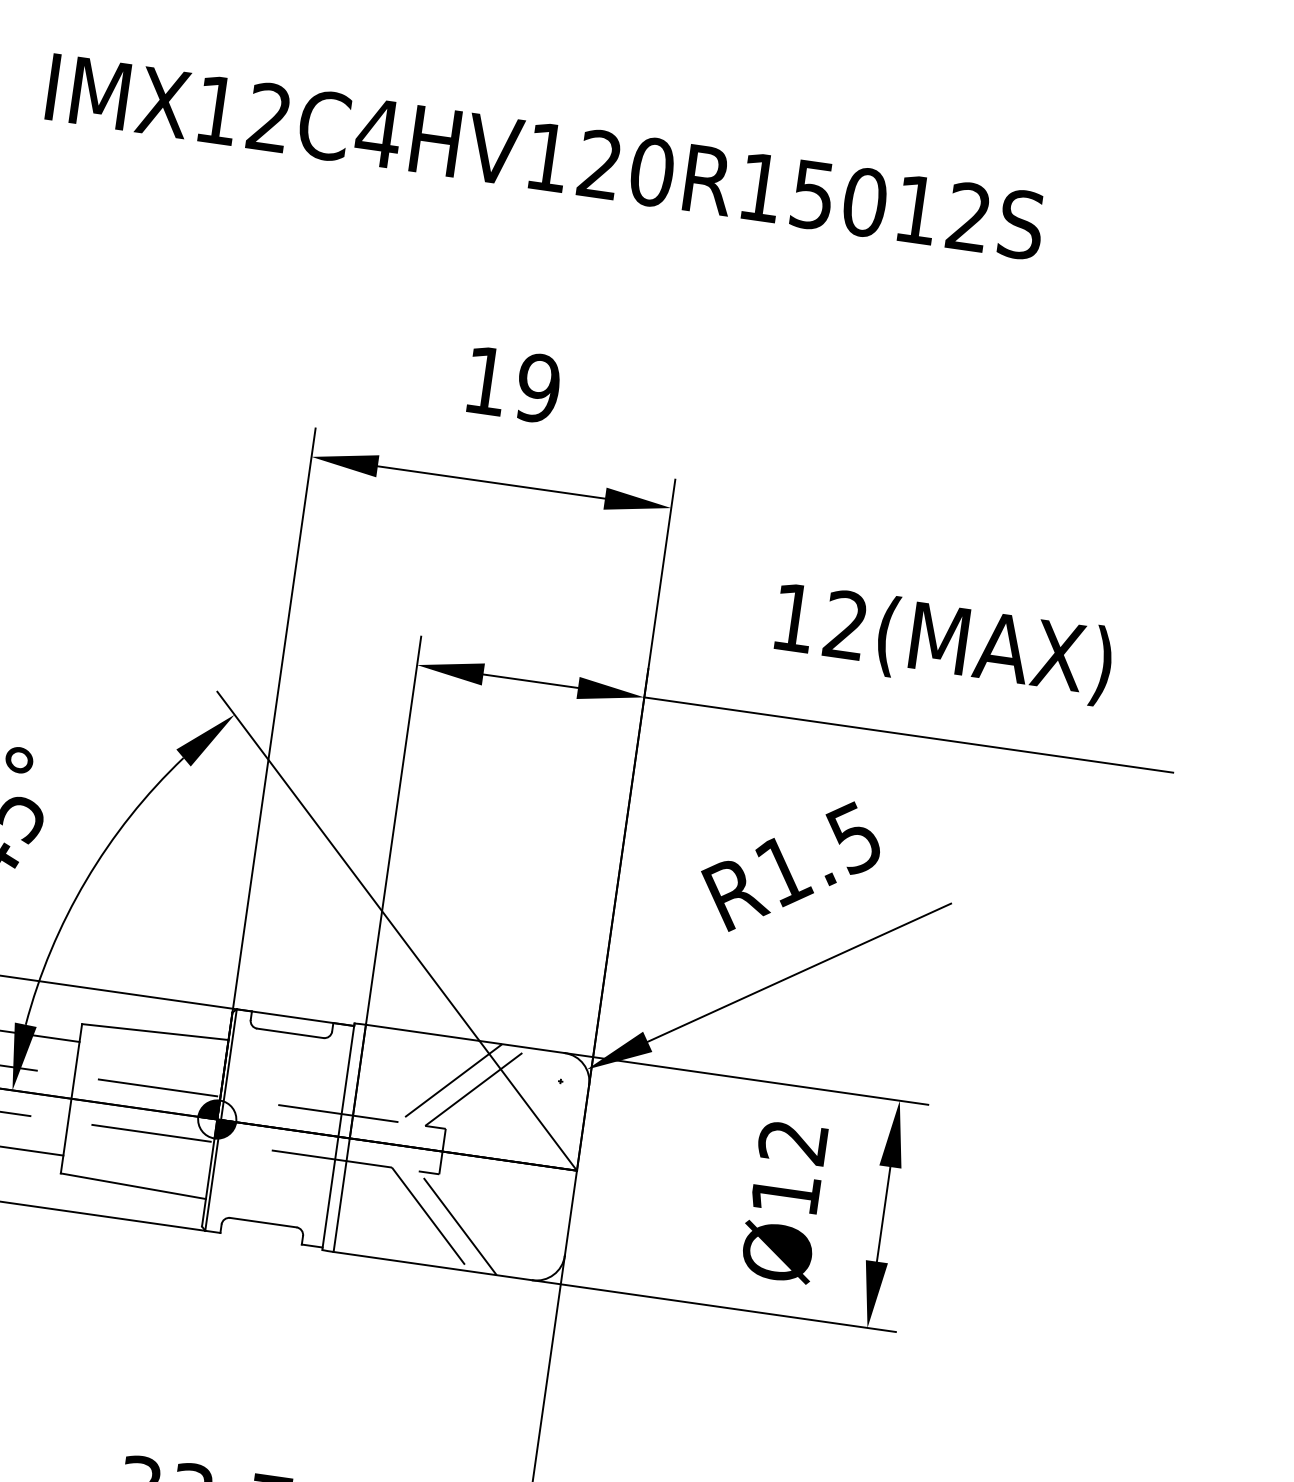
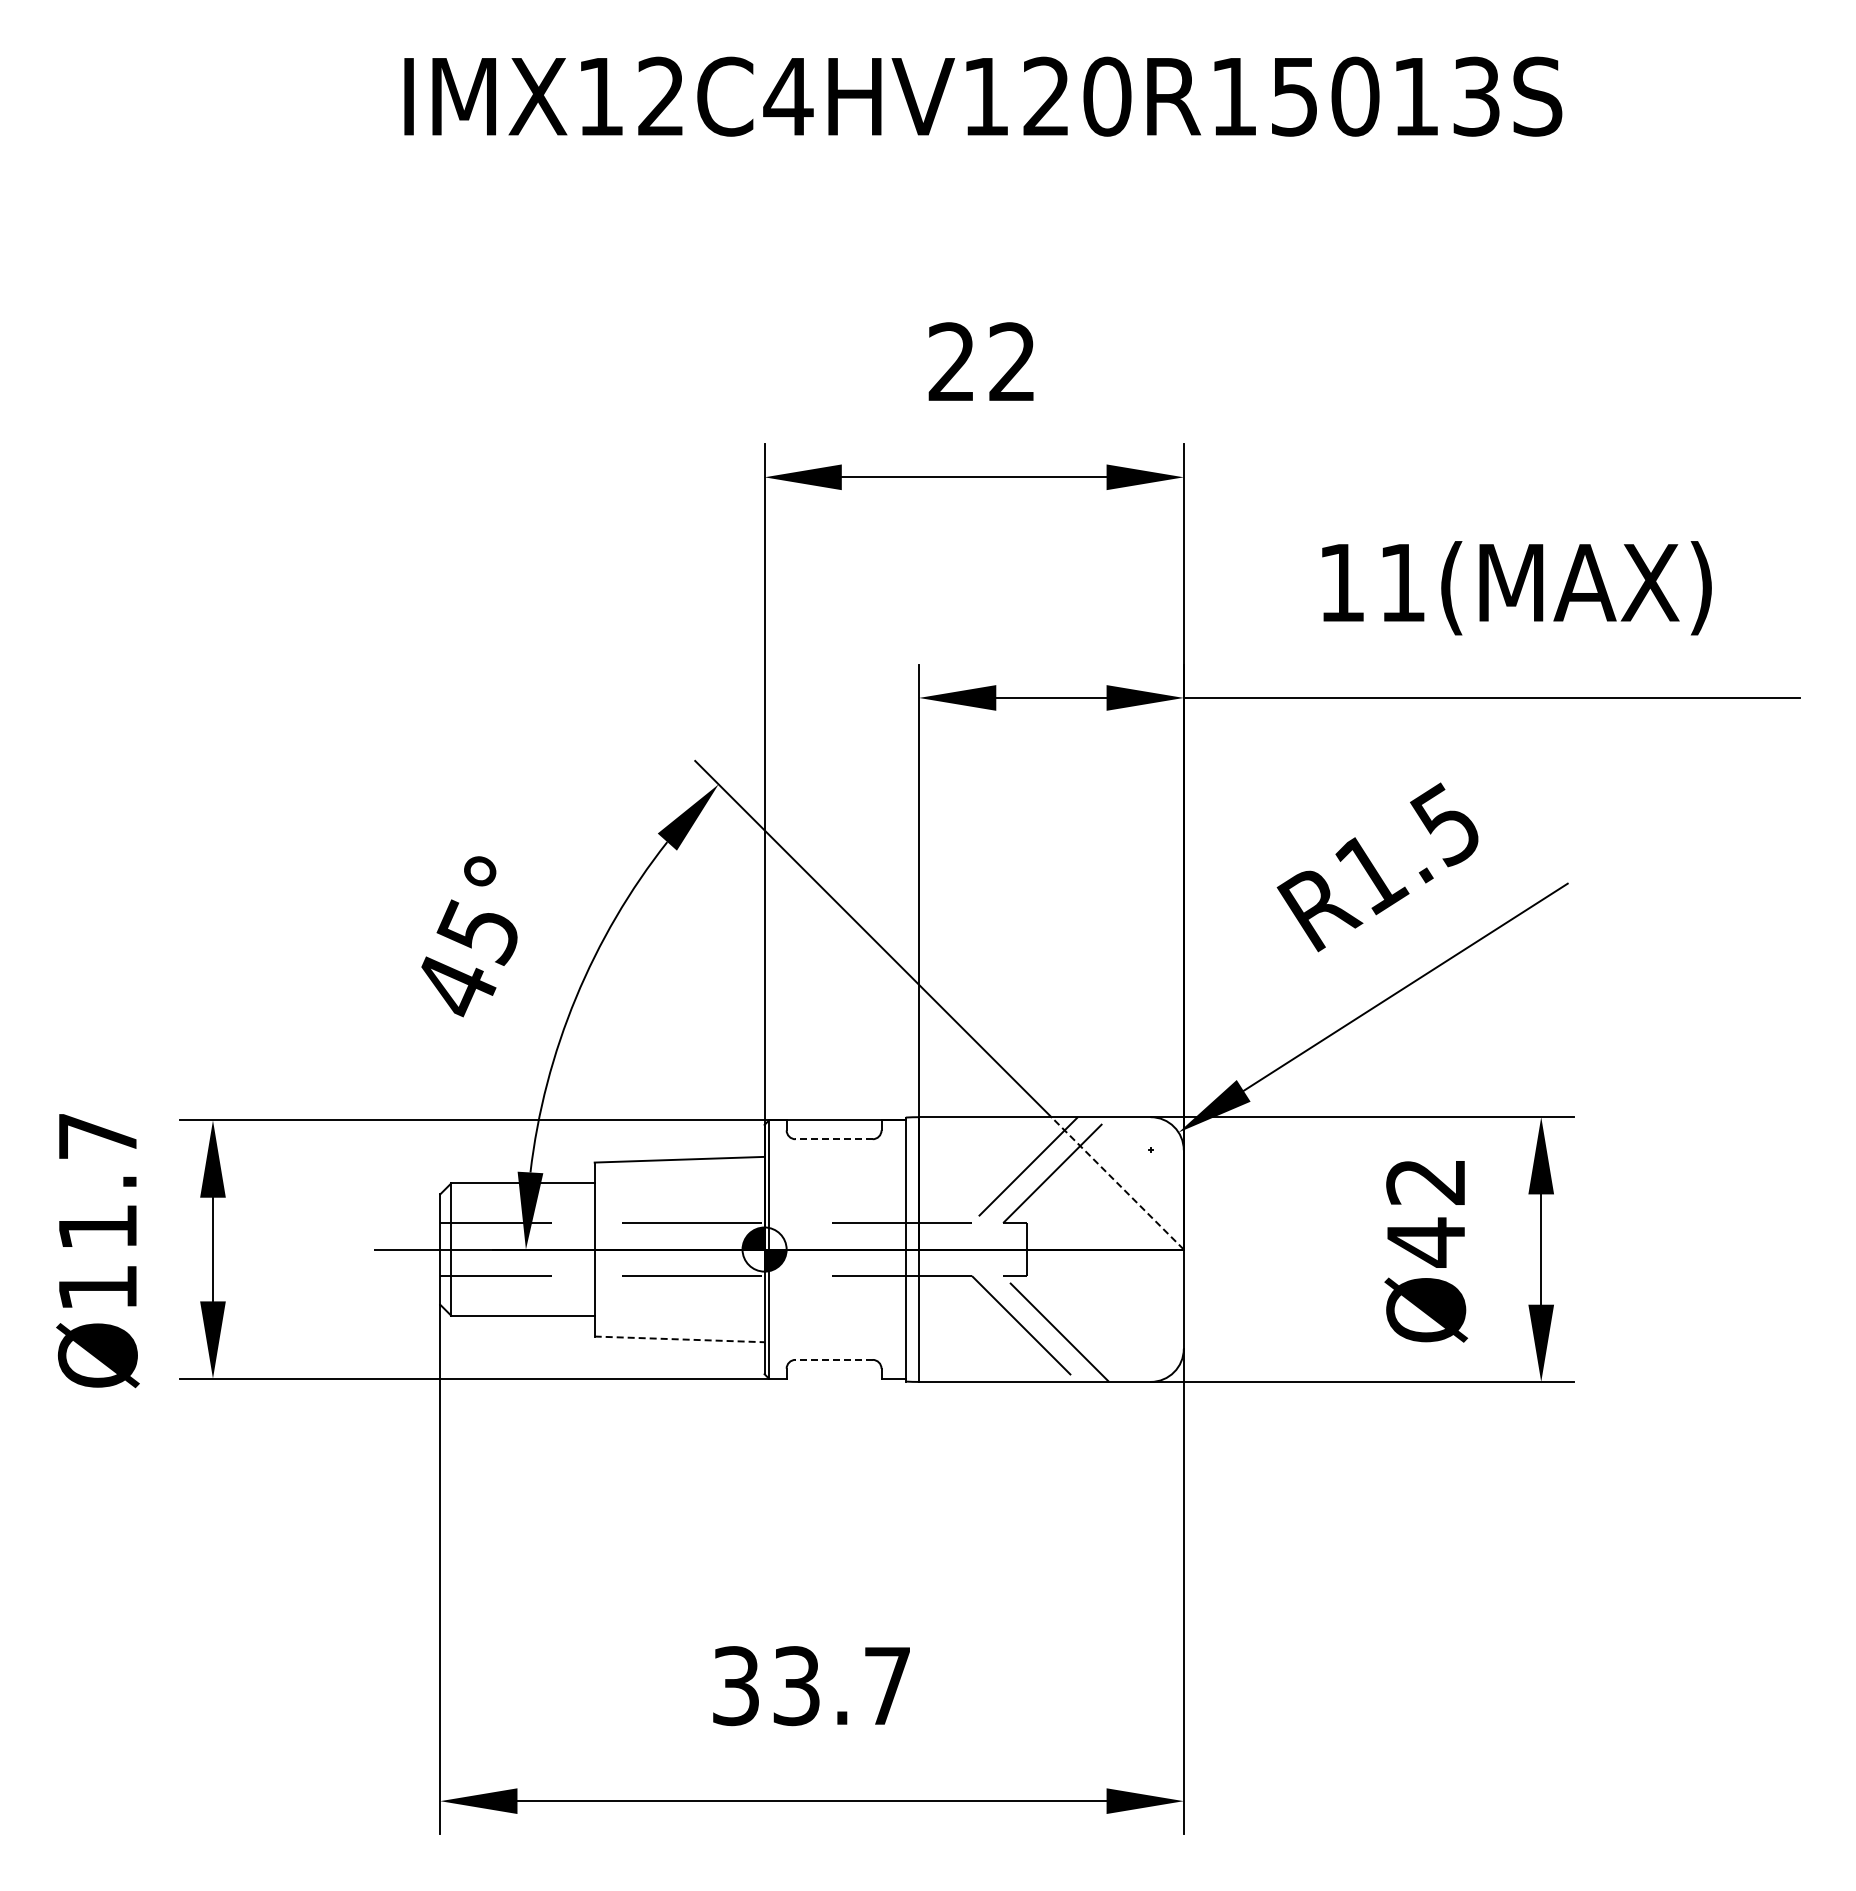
text: (968, 217) -> (1476, 96), IMX12C4HV120R15012S -> IMX12C4HV120R15013S
text: (512, 384) -> (982, 362), 19 -> 22
text: (845, 624) -> (1401, 581), 12(MAX) -> 11(MAX)
line: (290, 1033) -> (834, 1139), solid -> dashed
line: (528, 1105) -> (1117, 1183), solid -> dashed
line: (133, 1186) -> (679, 1339), solid -> dashed
text: (785, 1194) -> (1425, 1242), Ø12 -> Ø42
line: (263, 1222) -> (834, 1359), solid -> dashed

